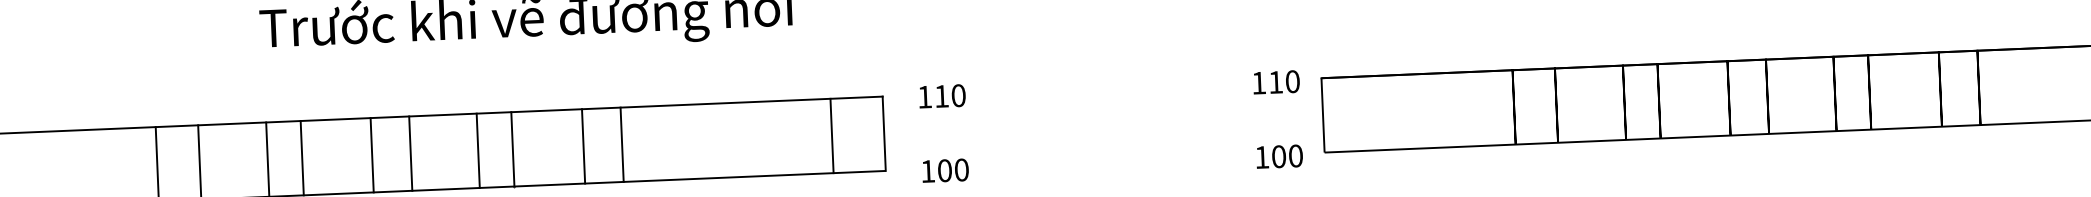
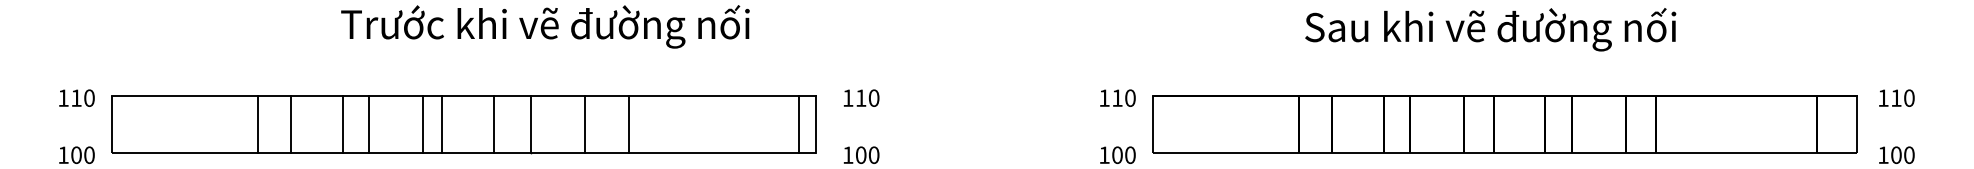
line: (831, 135) -> (798, 124), moved
line: (621, 144) -> (628, 124), moved
line: (478, 150) -> (494, 124), moved
line: (410, 153) -> (441, 124), moved

